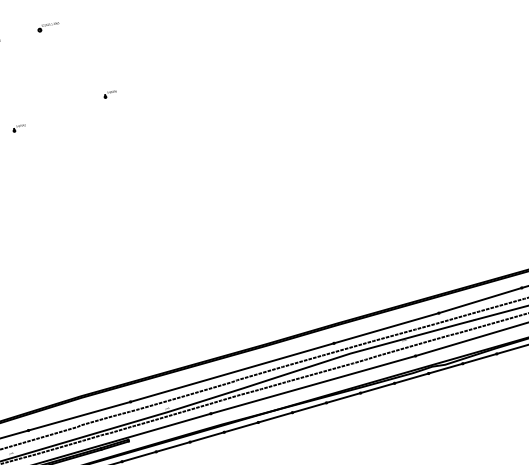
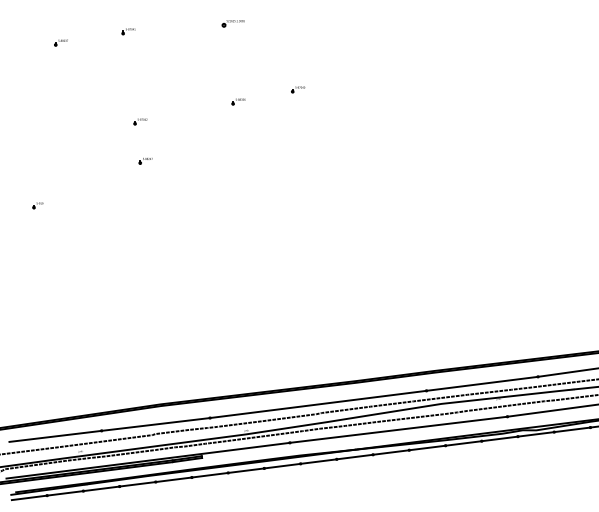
part: (47, 27) -> (232, 23), moved
part: (166, 73) -> (298, 89), added
part: (30, 165) -> (145, 161), added

